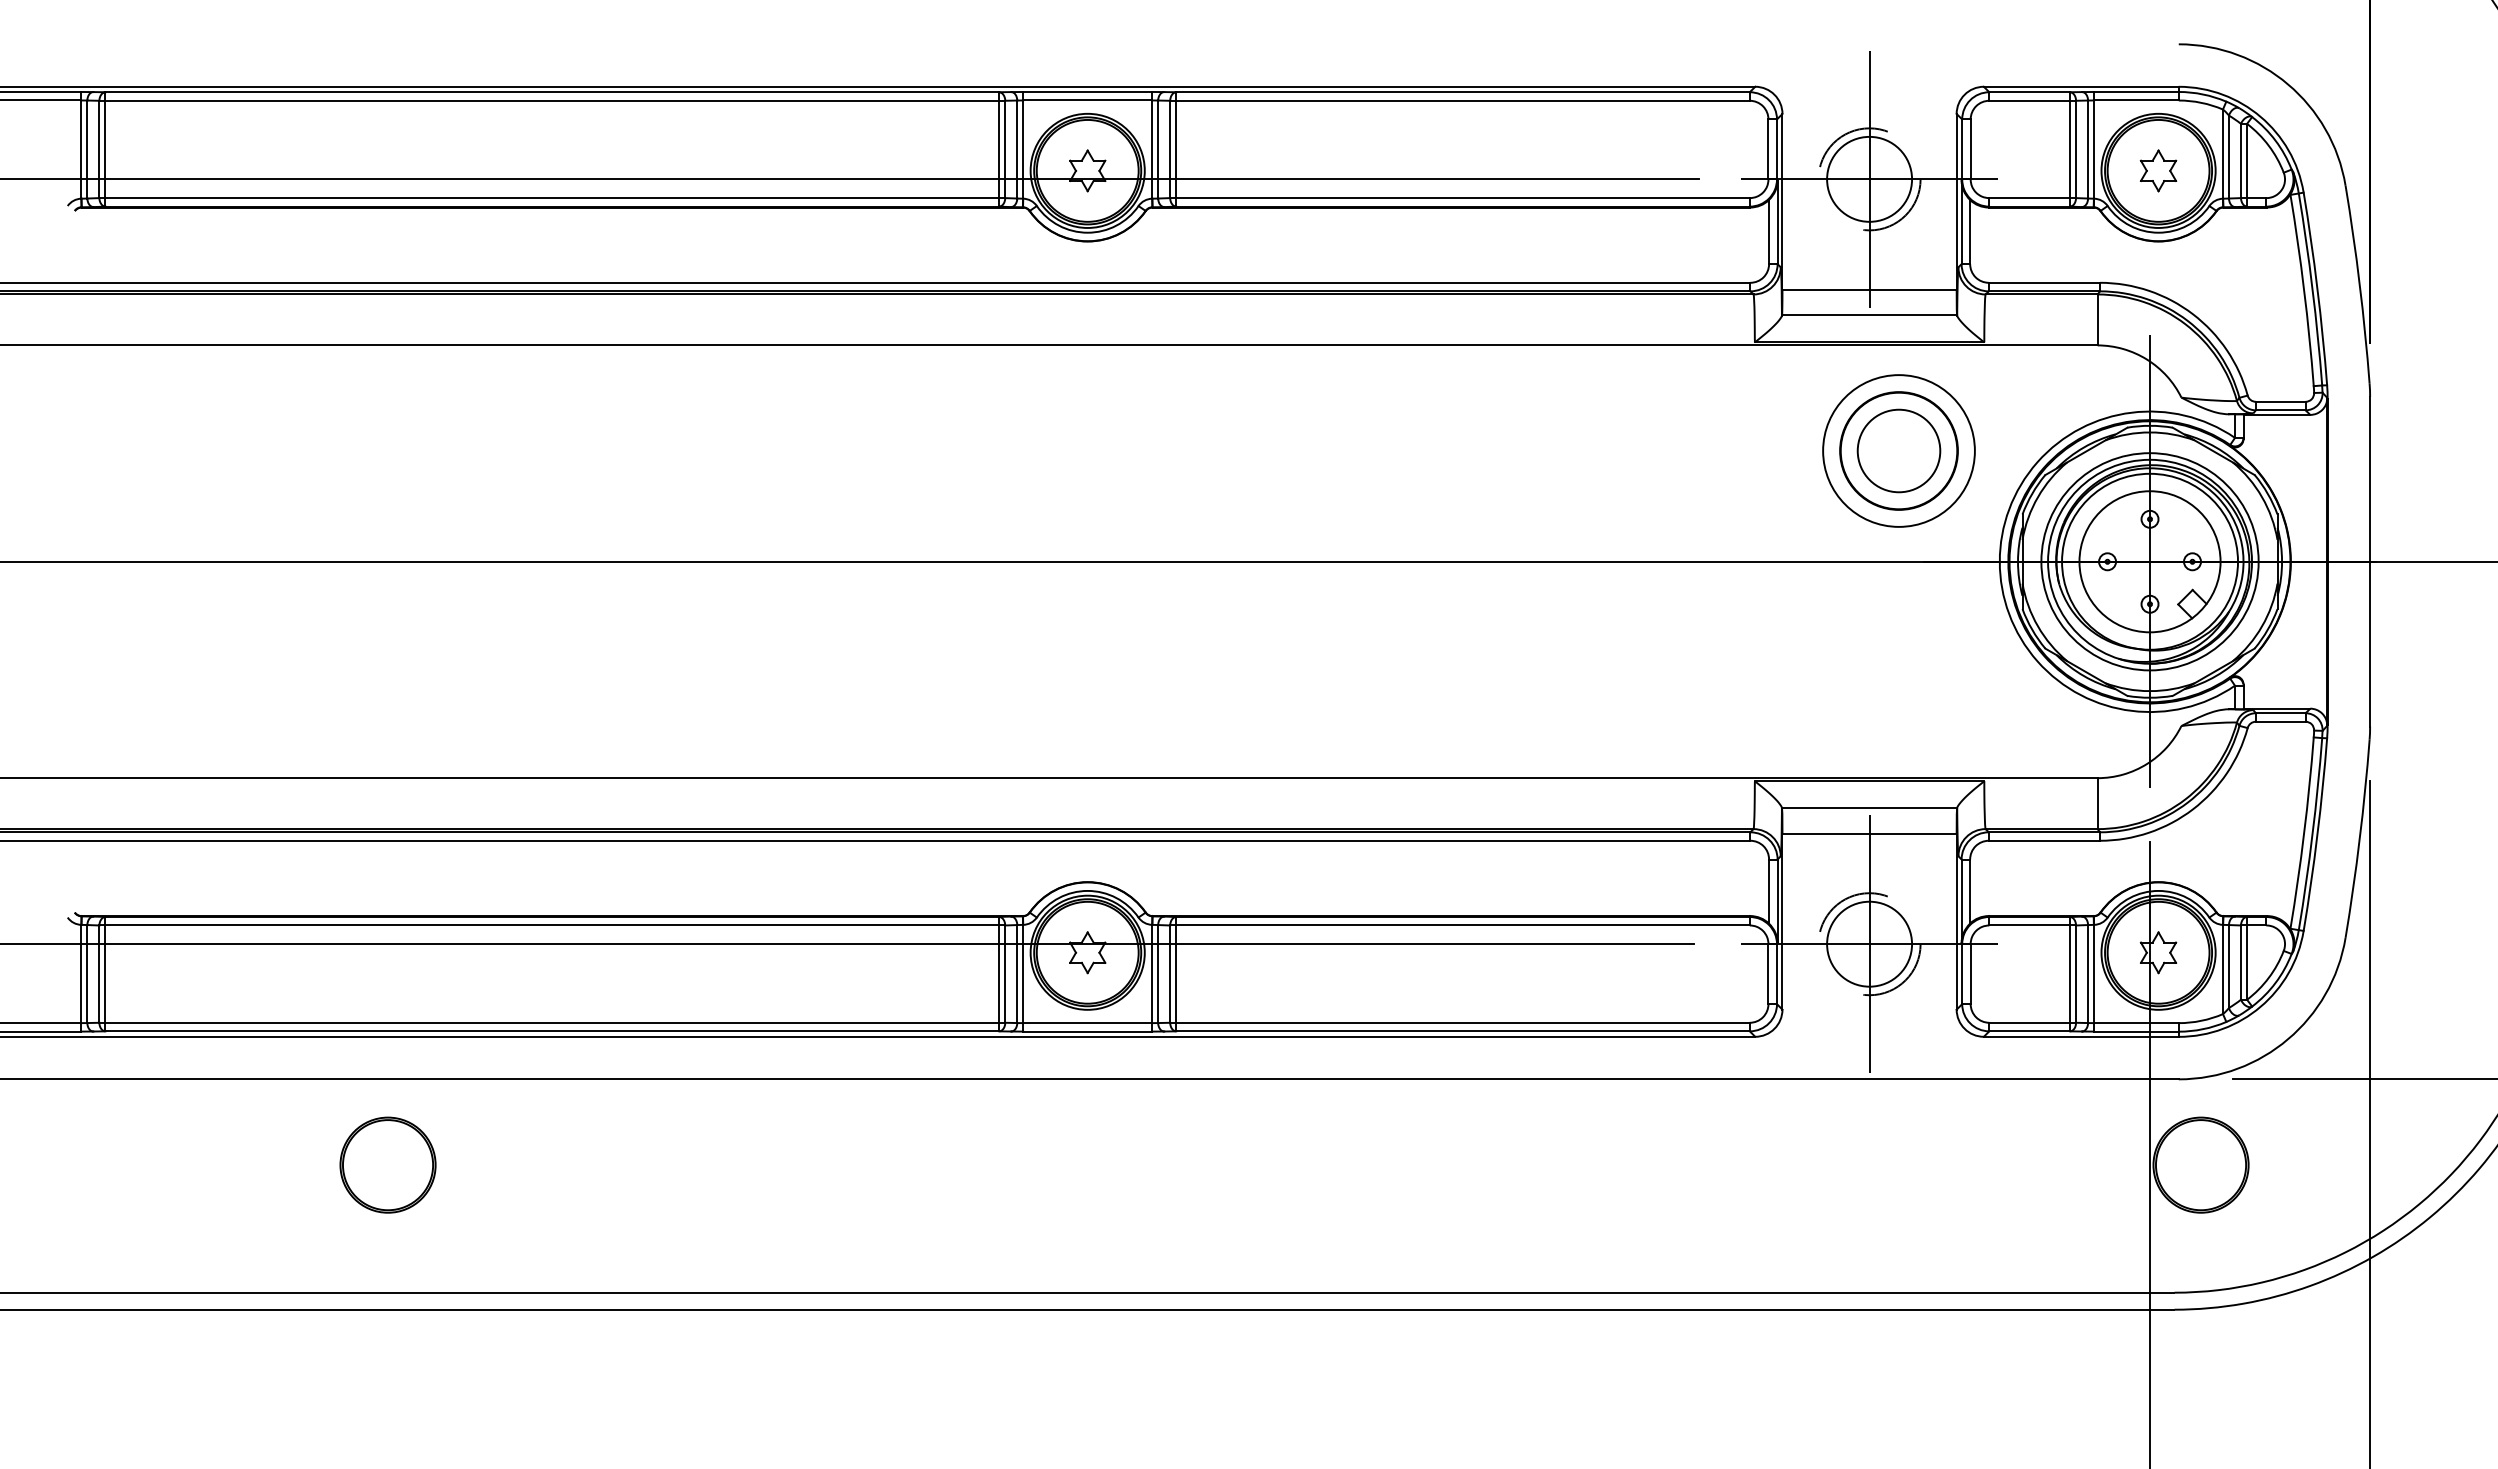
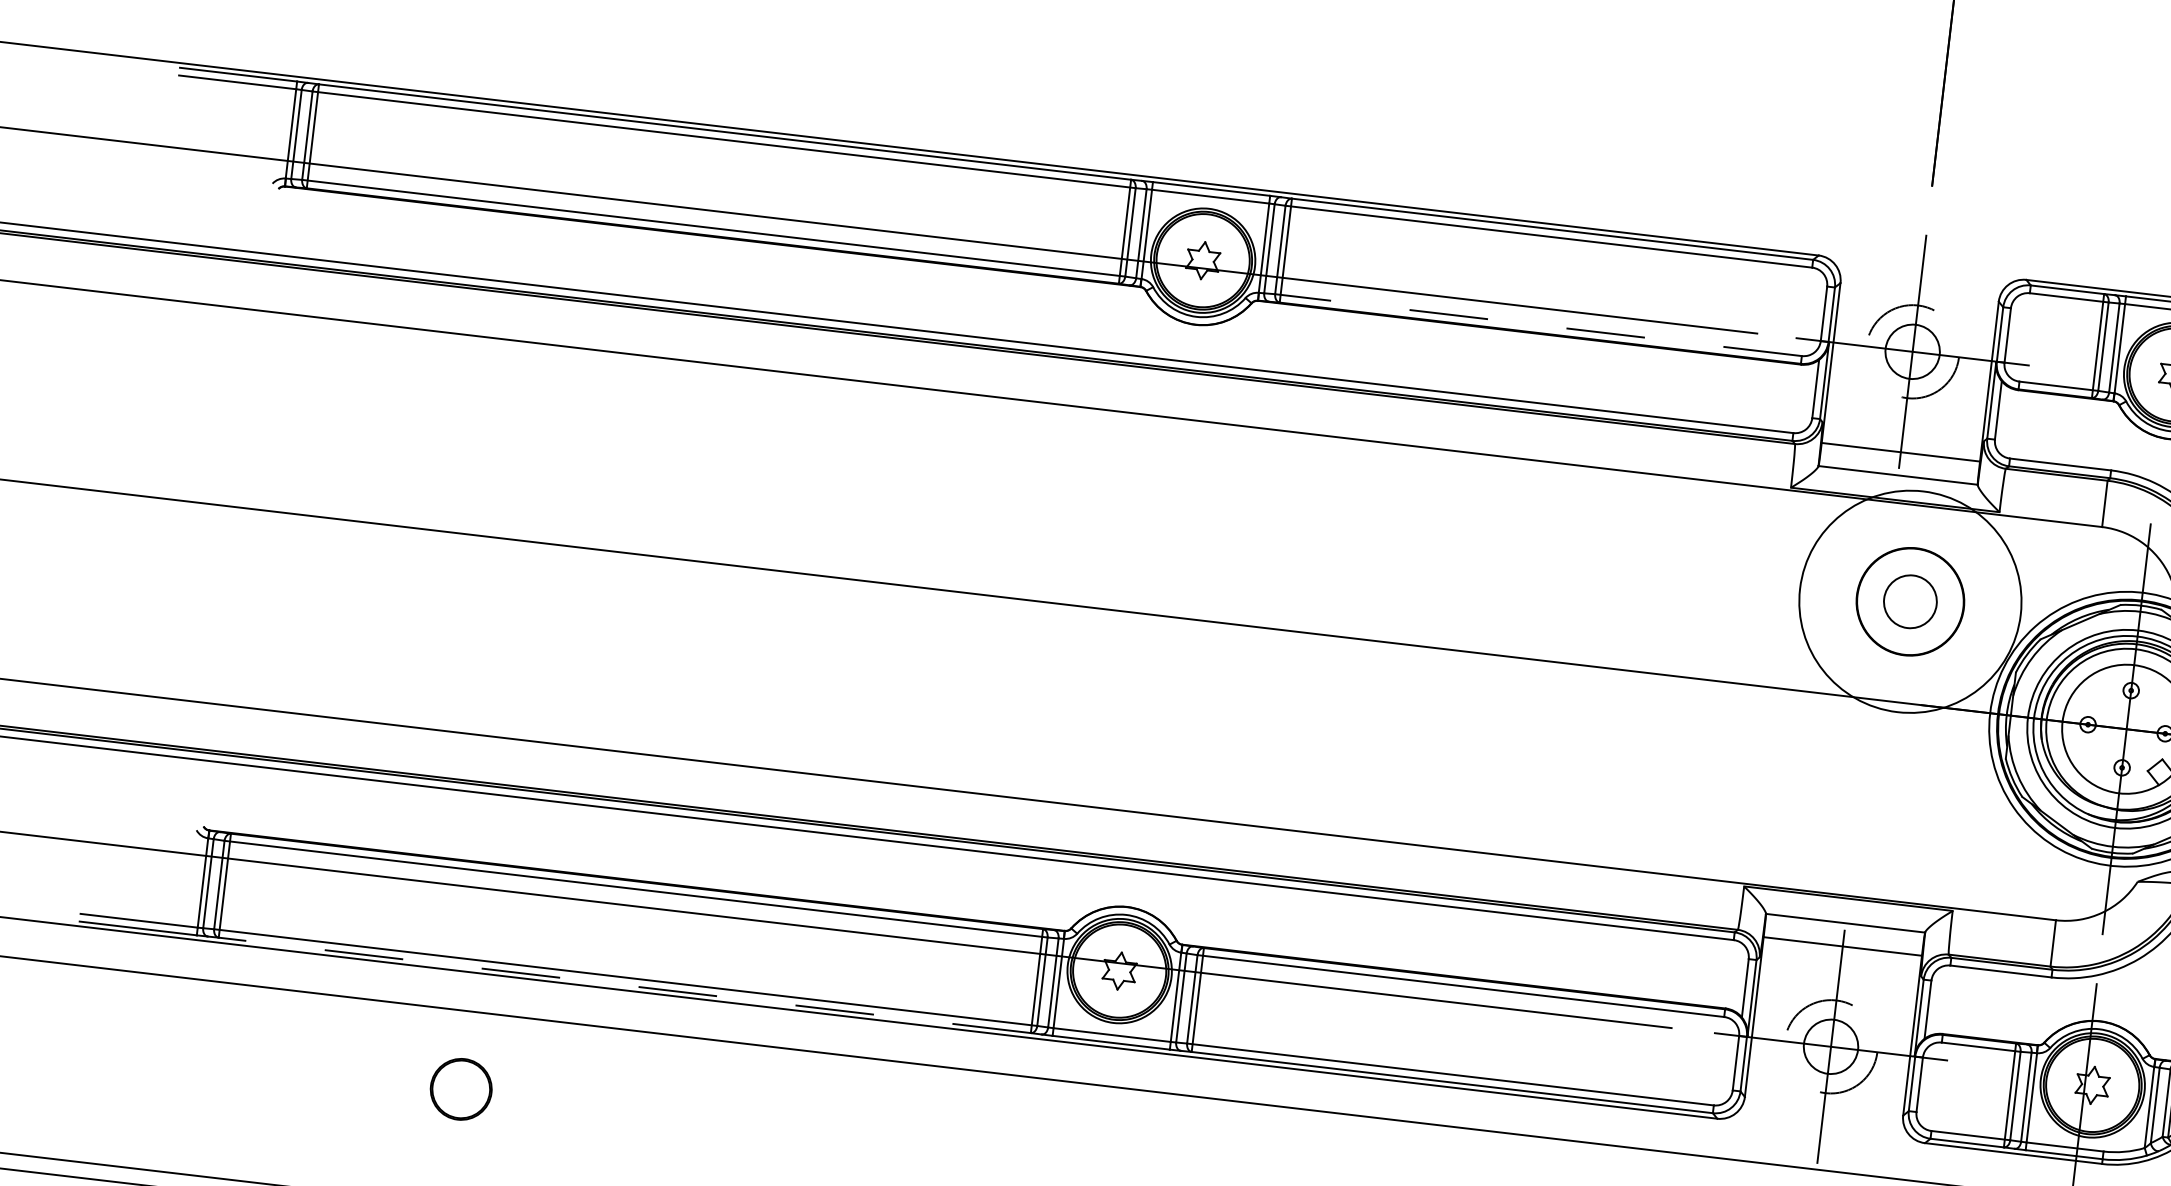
circle: (1869, 178) -> (1912, 351), size x0.7
line: (1459, 198) -> (1538, 325), solid -> dashed
circle: (1898, 450) -> (1910, 601), size x0.7
circle: (1898, 450) -> (1910, 601), size x1.6
circle: (1869, 943) -> (1831, 1046), size x0.7
line: (552, 1031) -> (624, 985), solid -> dashed
part: (387, 1164) -> (460, 1088), size x0.7

